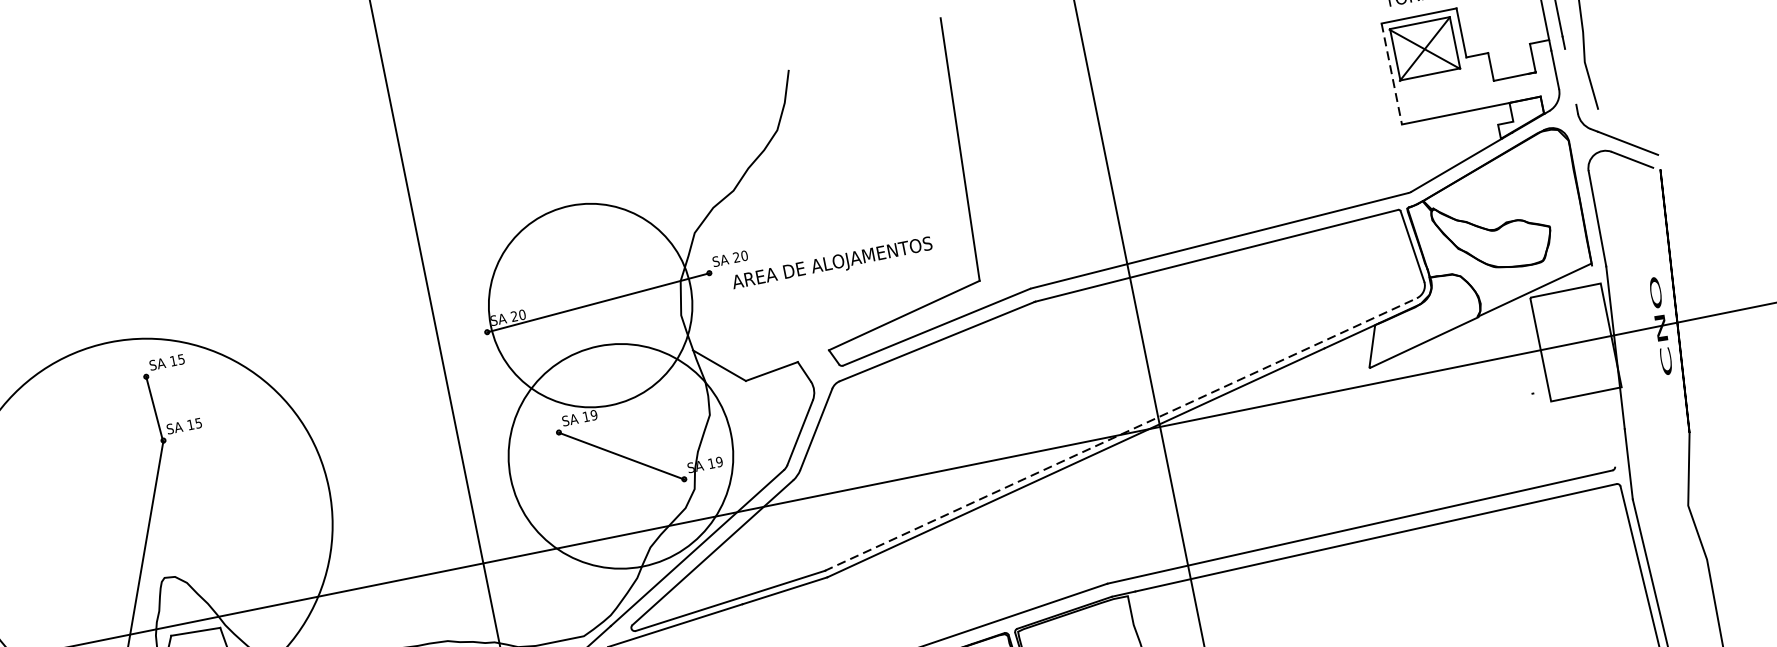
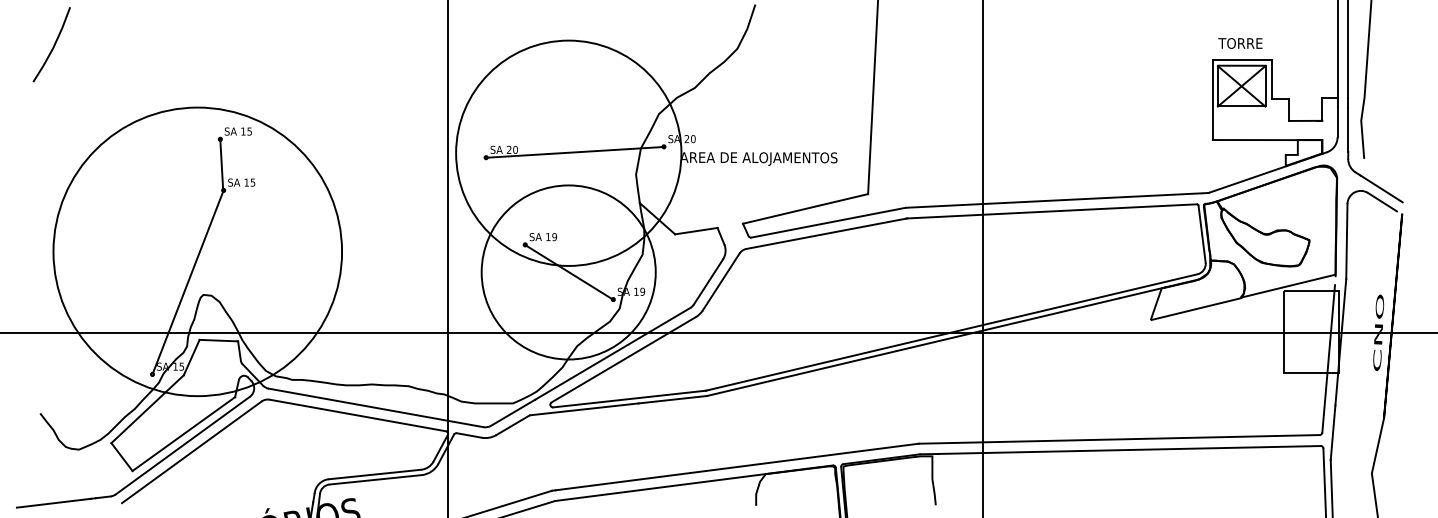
line: (1391, 74) -> (1212, 100), dashed -> solid
line: (1570, 76) -> (1348, 129), added
circle: (590, 304) -> (568, 152), size x1.43
line: (1604, 371) -> (1328, 358), added
line: (1120, 434) -> (951, 332), dashed -> solid

